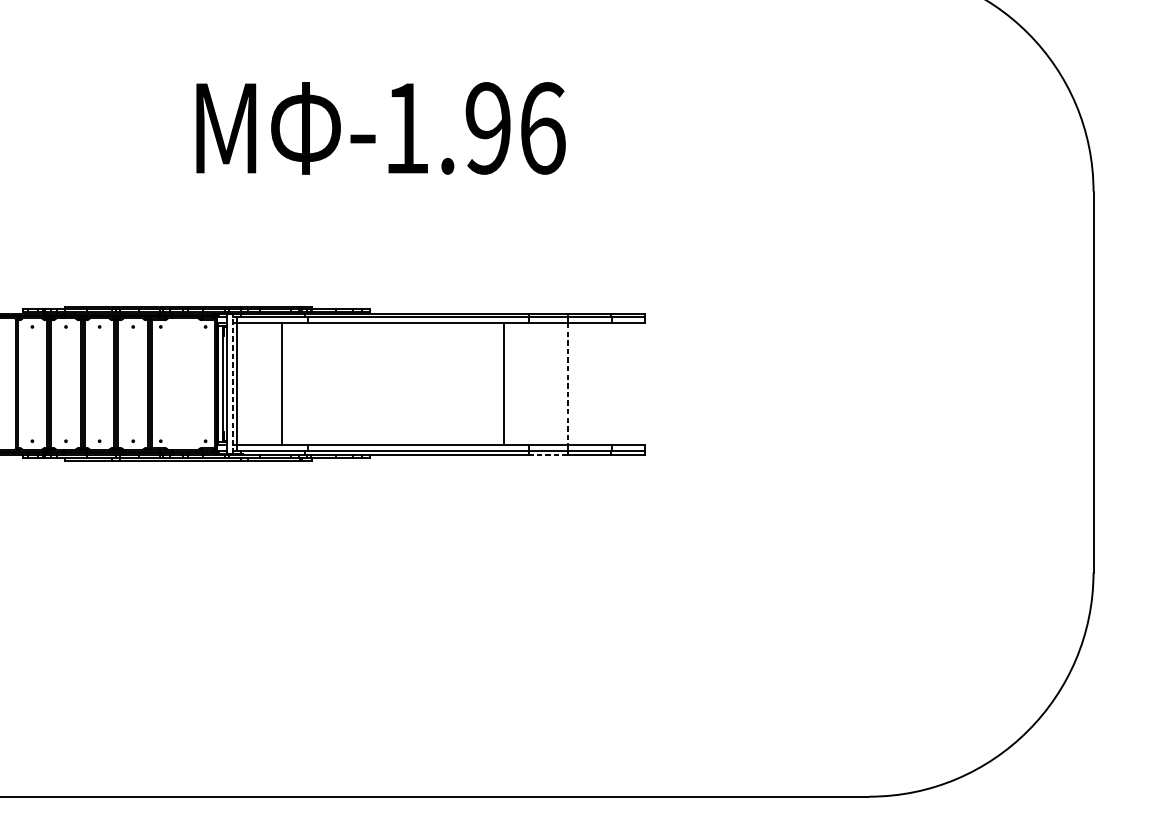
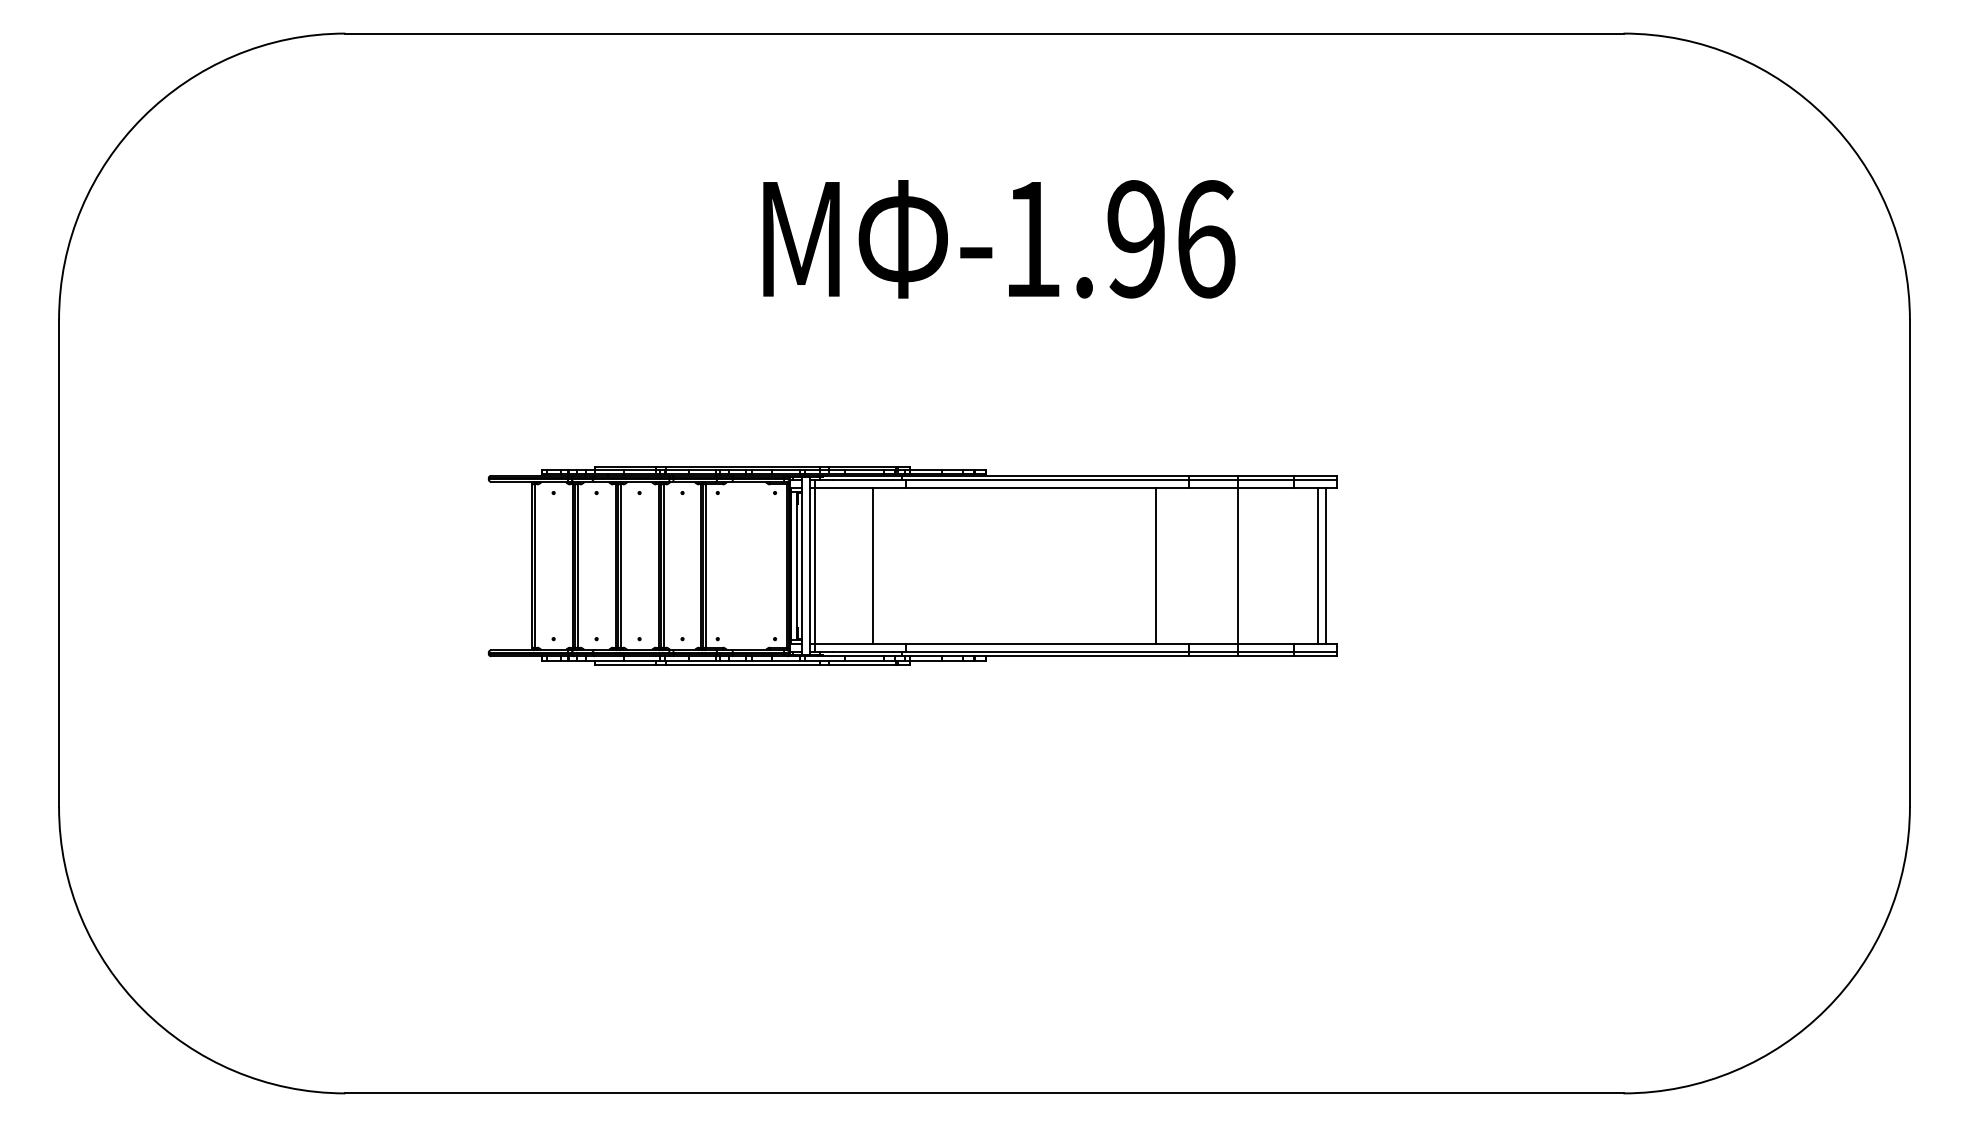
line: (233, 383) -> (810, 565), dashed -> solid
line: (630, 383) -> (1318, 565), added
line: (637, 383) -> (1326, 565), added
line: (568, 384) -> (1238, 566), dashed -> solid
line: (548, 454) -> (1213, 656), dashed -> solid

